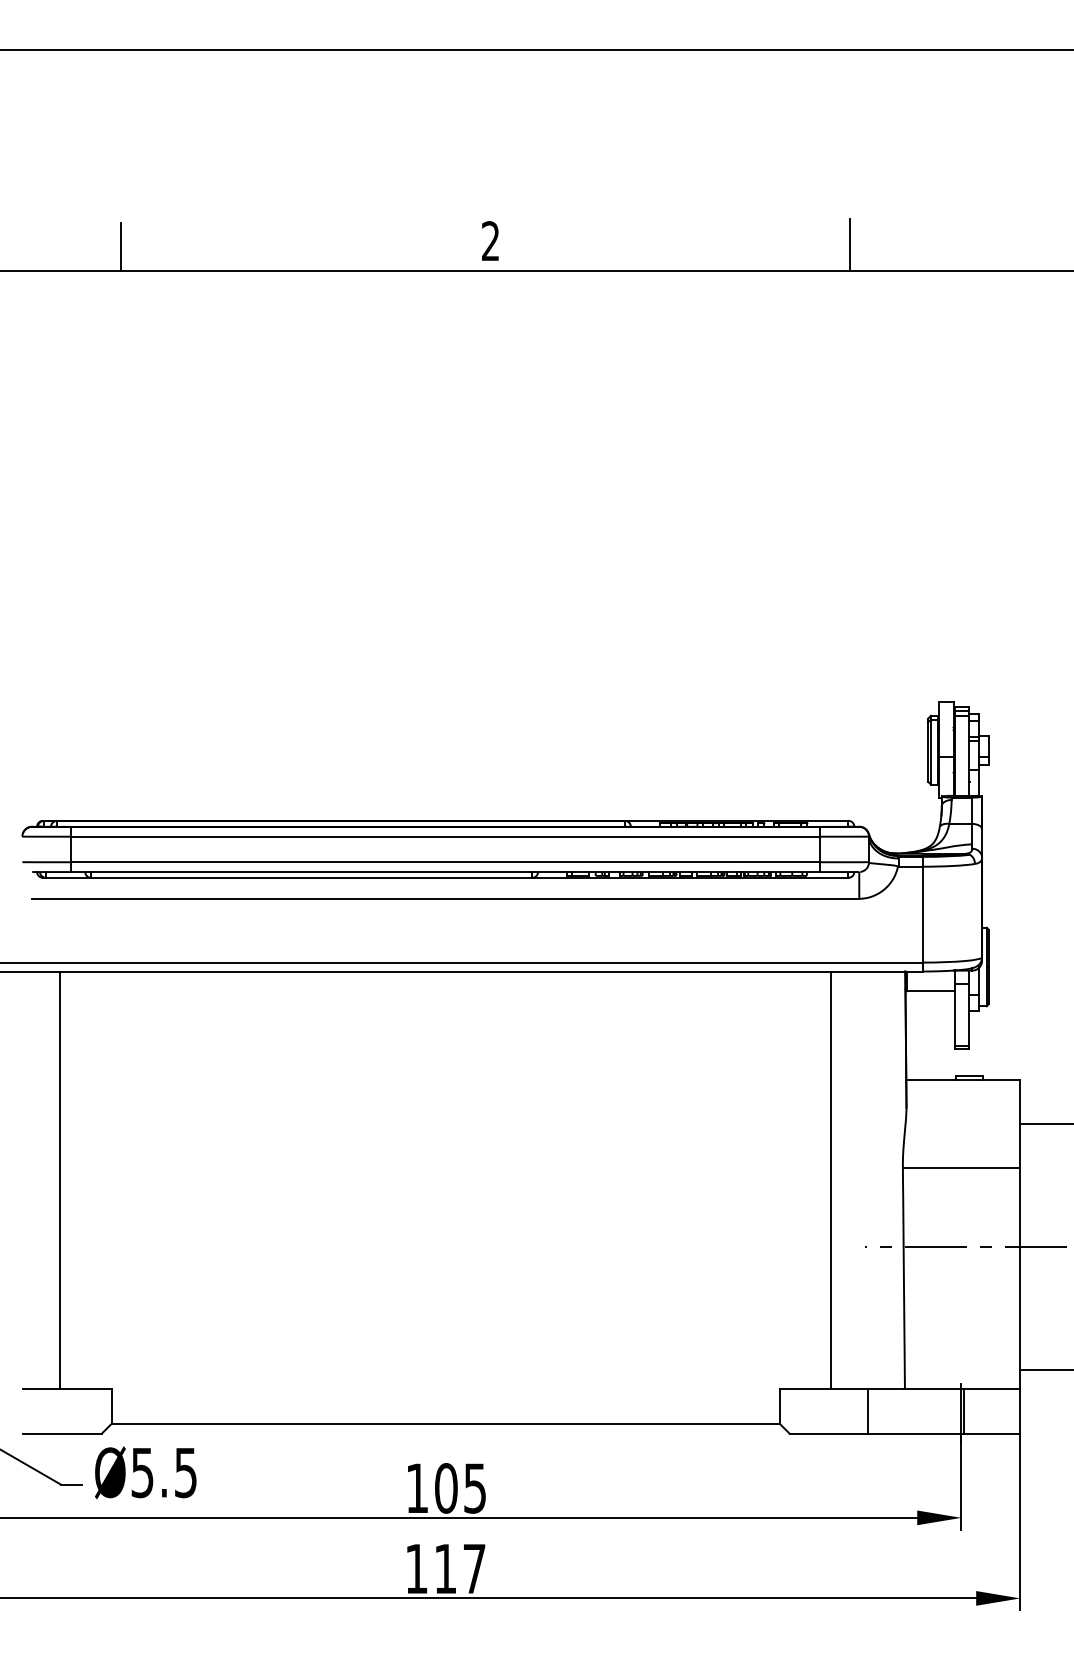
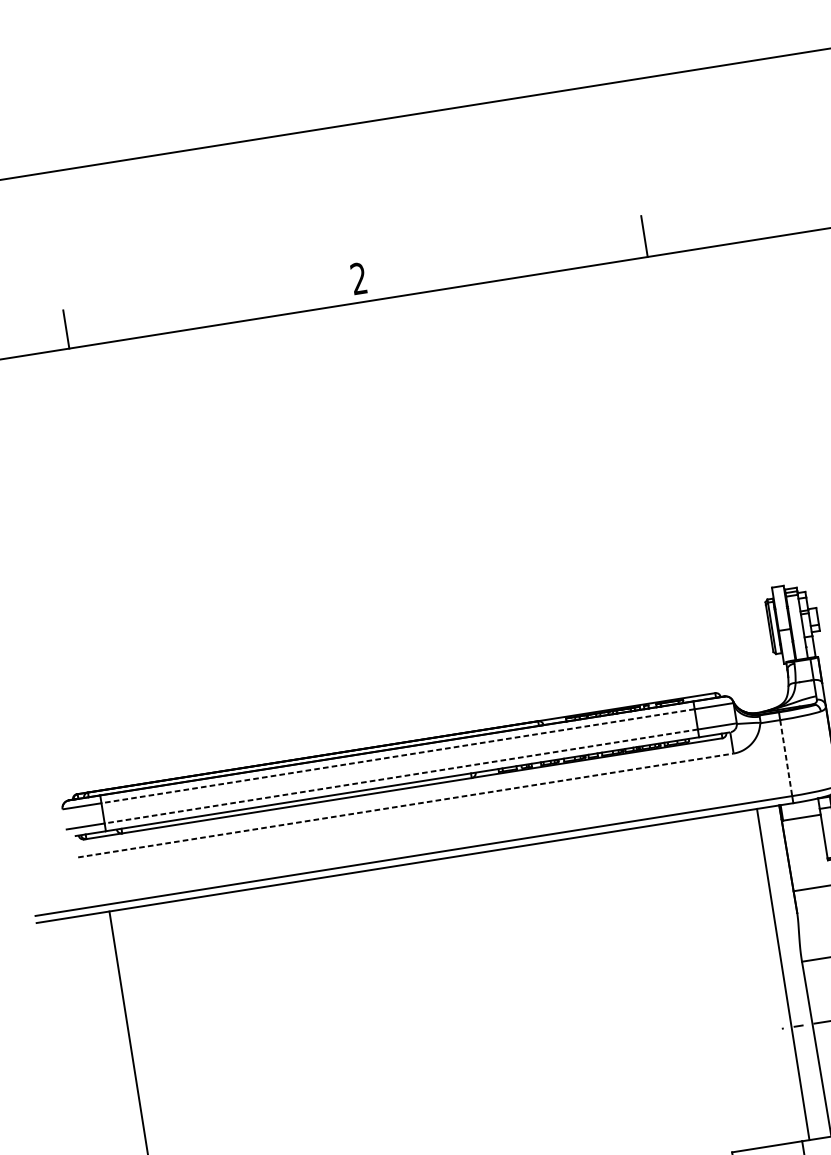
line: (445, 836) -> (397, 756), solid -> dashed
line: (445, 862) -> (401, 776), solid -> dashed
line: (445, 898) -> (405, 805), solid -> dashed
line: (923, 914) -> (786, 757), solid -> dashed
line: (831, 1180) -> (783, 974), moved

